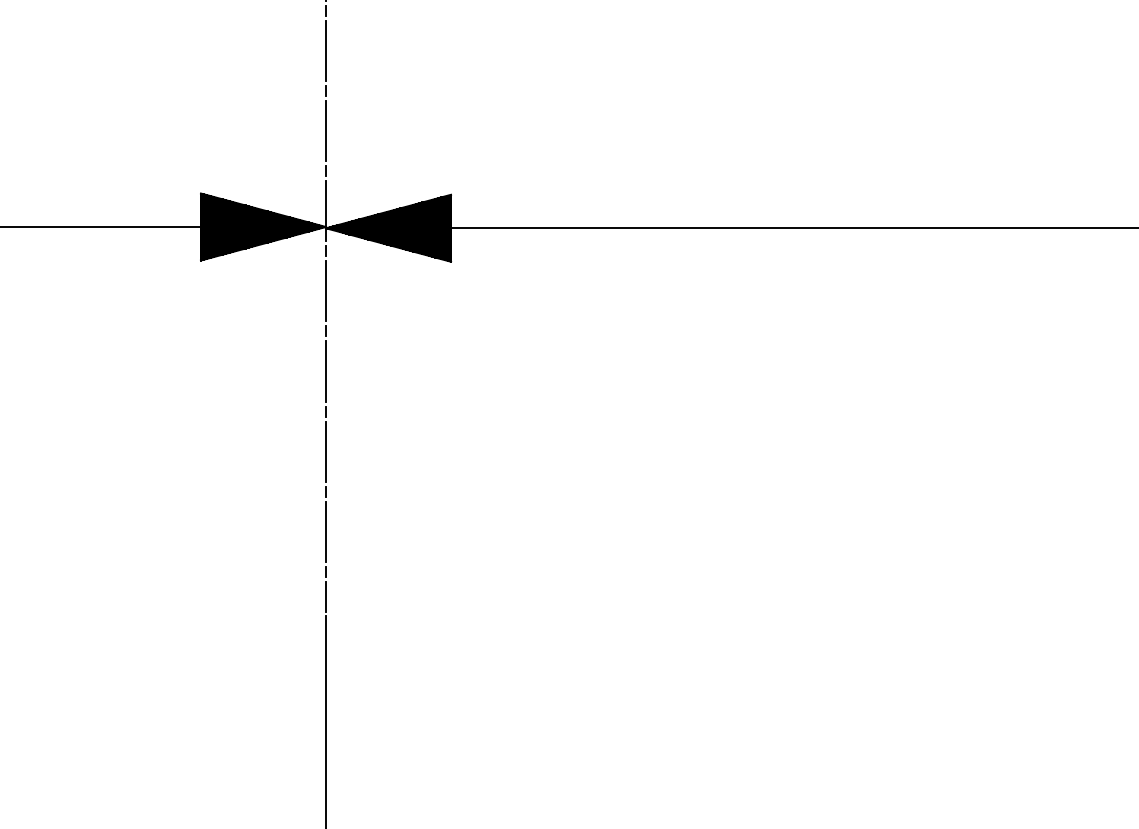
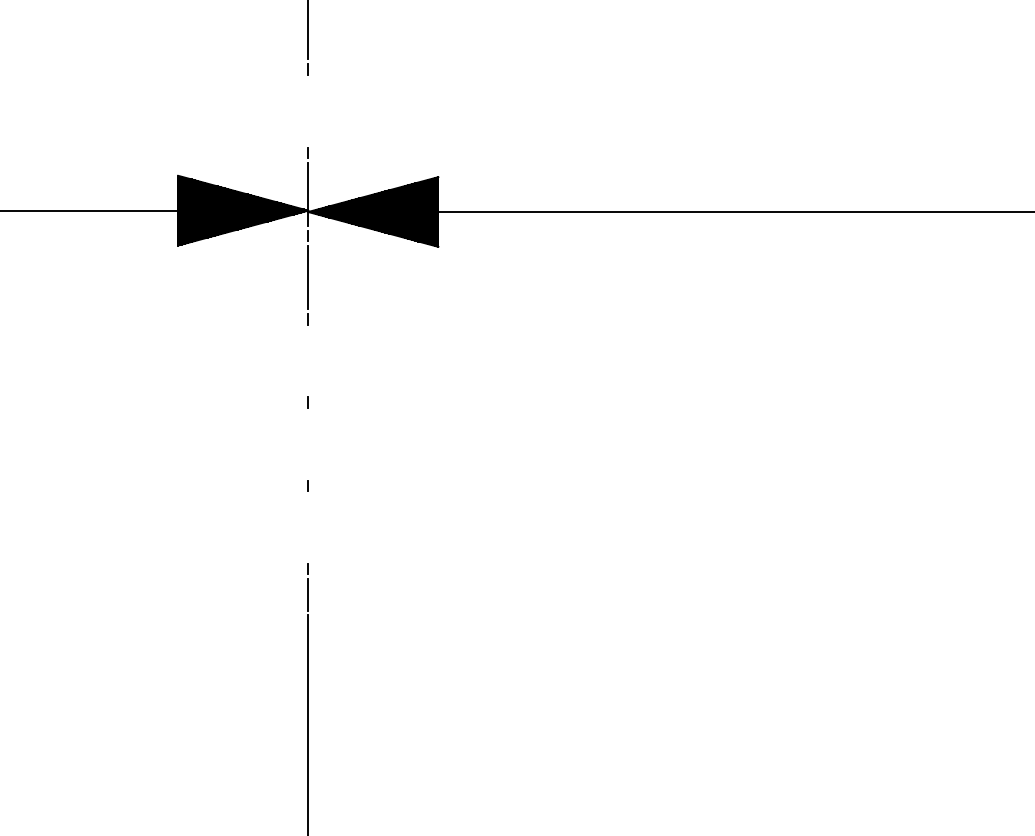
line: (326, 131) -> (308, 111), removed
line: (326, 371) -> (308, 360), removed
line: (326, 451) -> (308, 444), removed
line: (326, 531) -> (308, 527), removed

